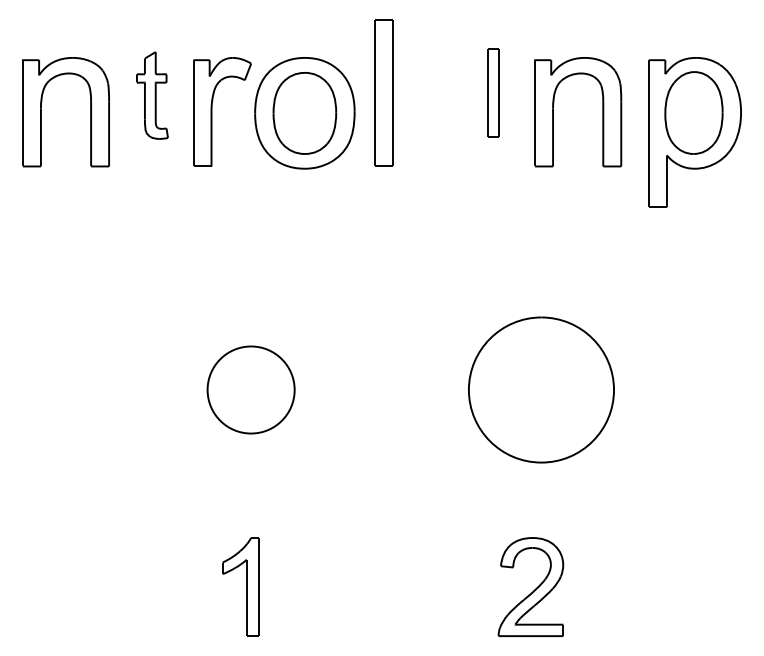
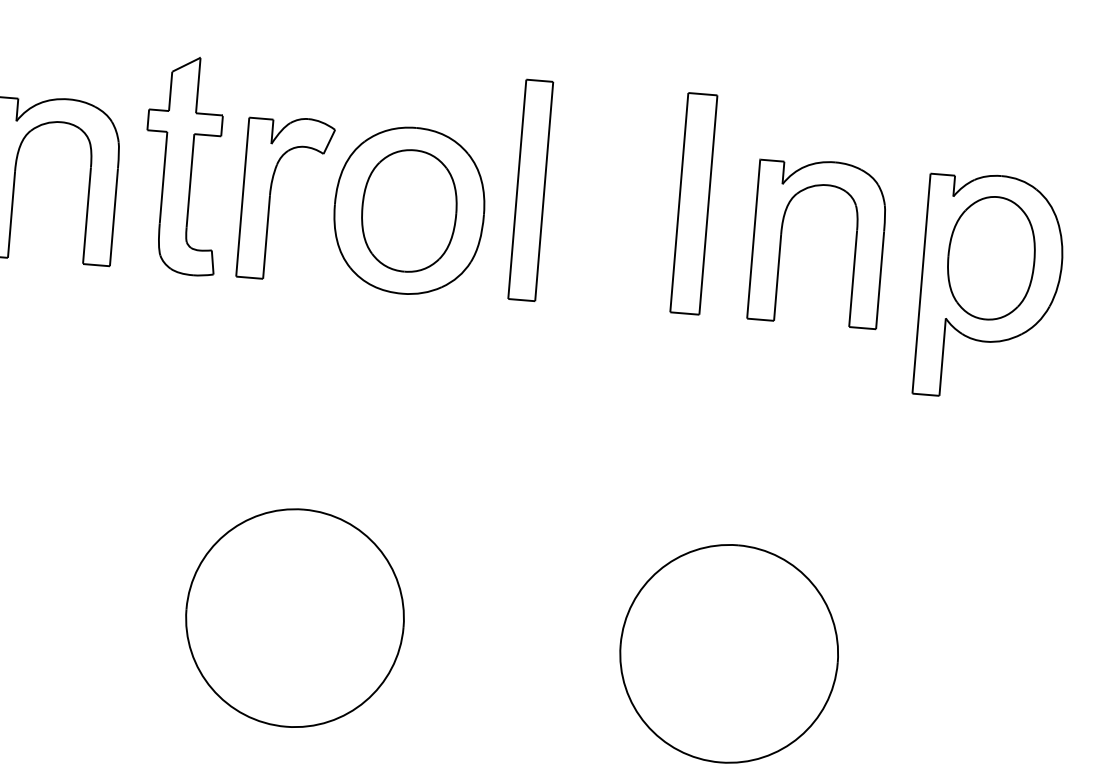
part: (493, 92) -> (694, 202), size x1.67
part: (152, 95) -> (183, 165), size x1.67
part: (250, 389) -> (294, 617), size x1.67

